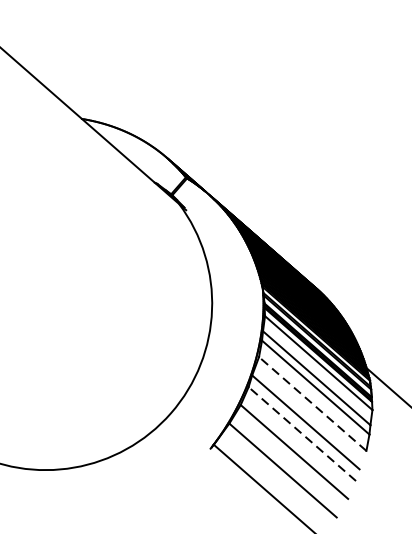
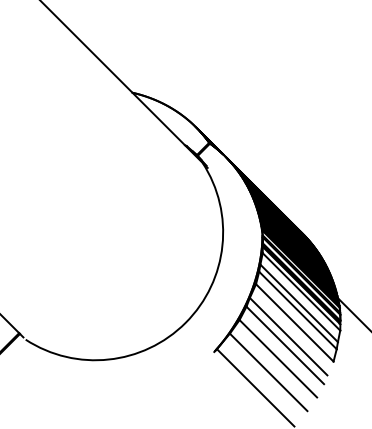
line: (312, 403) -> (294, 322), dashed -> solid
line: (302, 434) -> (285, 345), dashed -> solid

